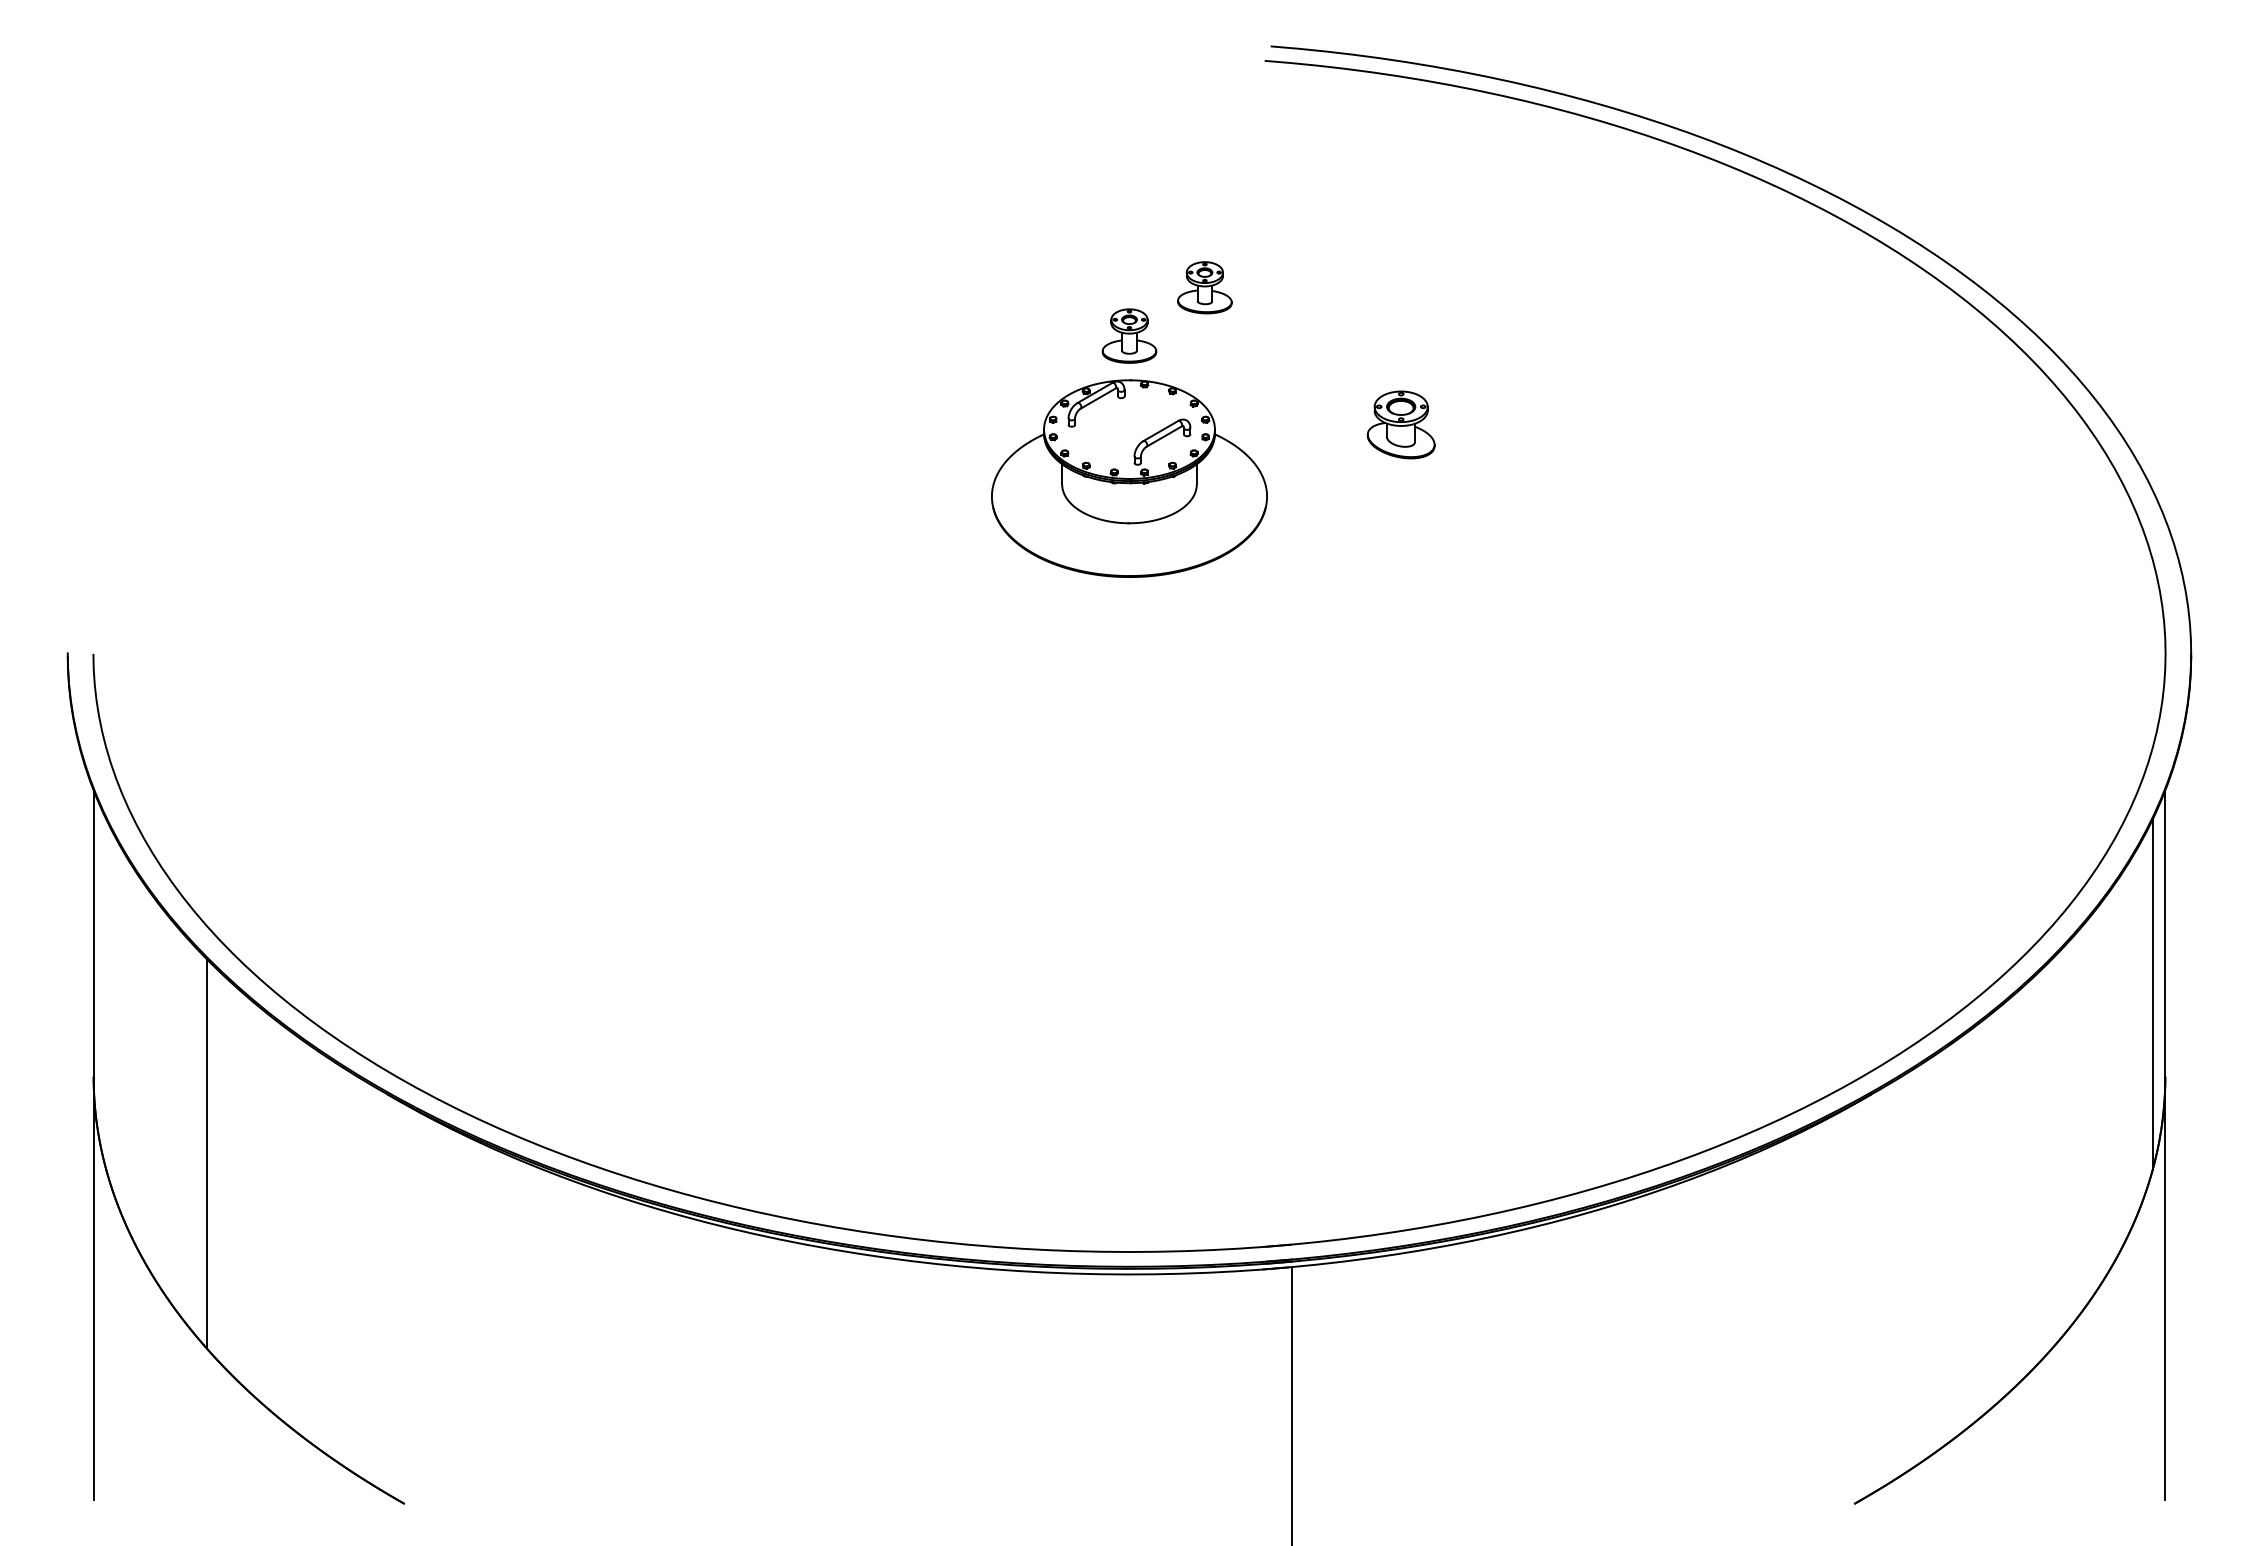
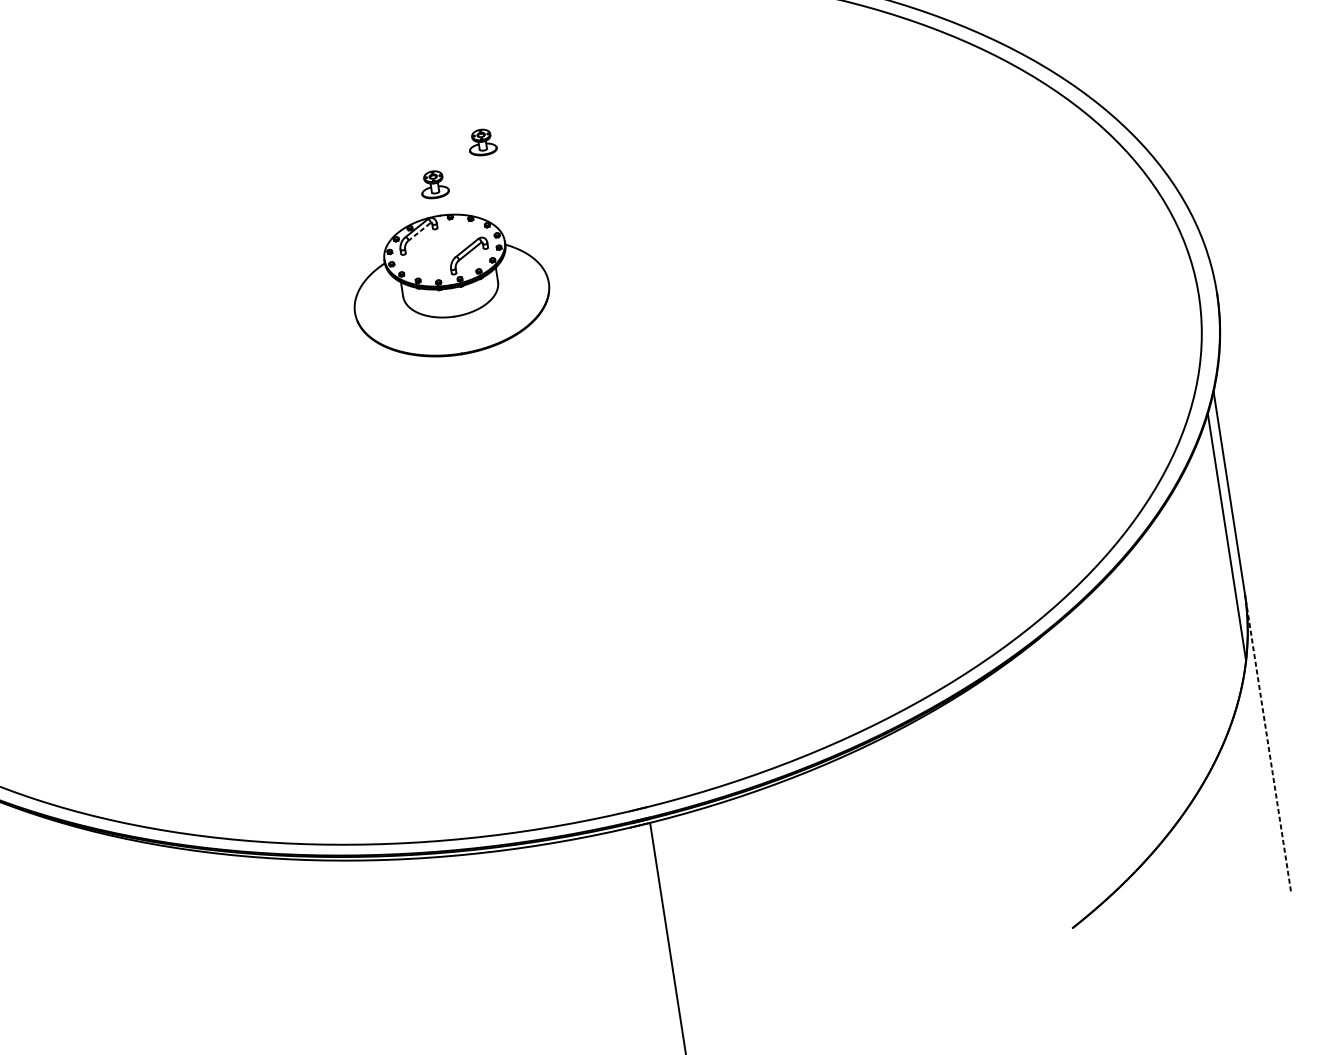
part: (1204, 287) -> (481, 142), size x0.7
part: (1129, 335) -> (434, 184), size x0.7
line: (1098, 398) -> (419, 232), solid -> dashed
part: (1400, 424) -> (634, 217), removed
line: (2165, 1287) -> (1267, 741), solid -> dashed

